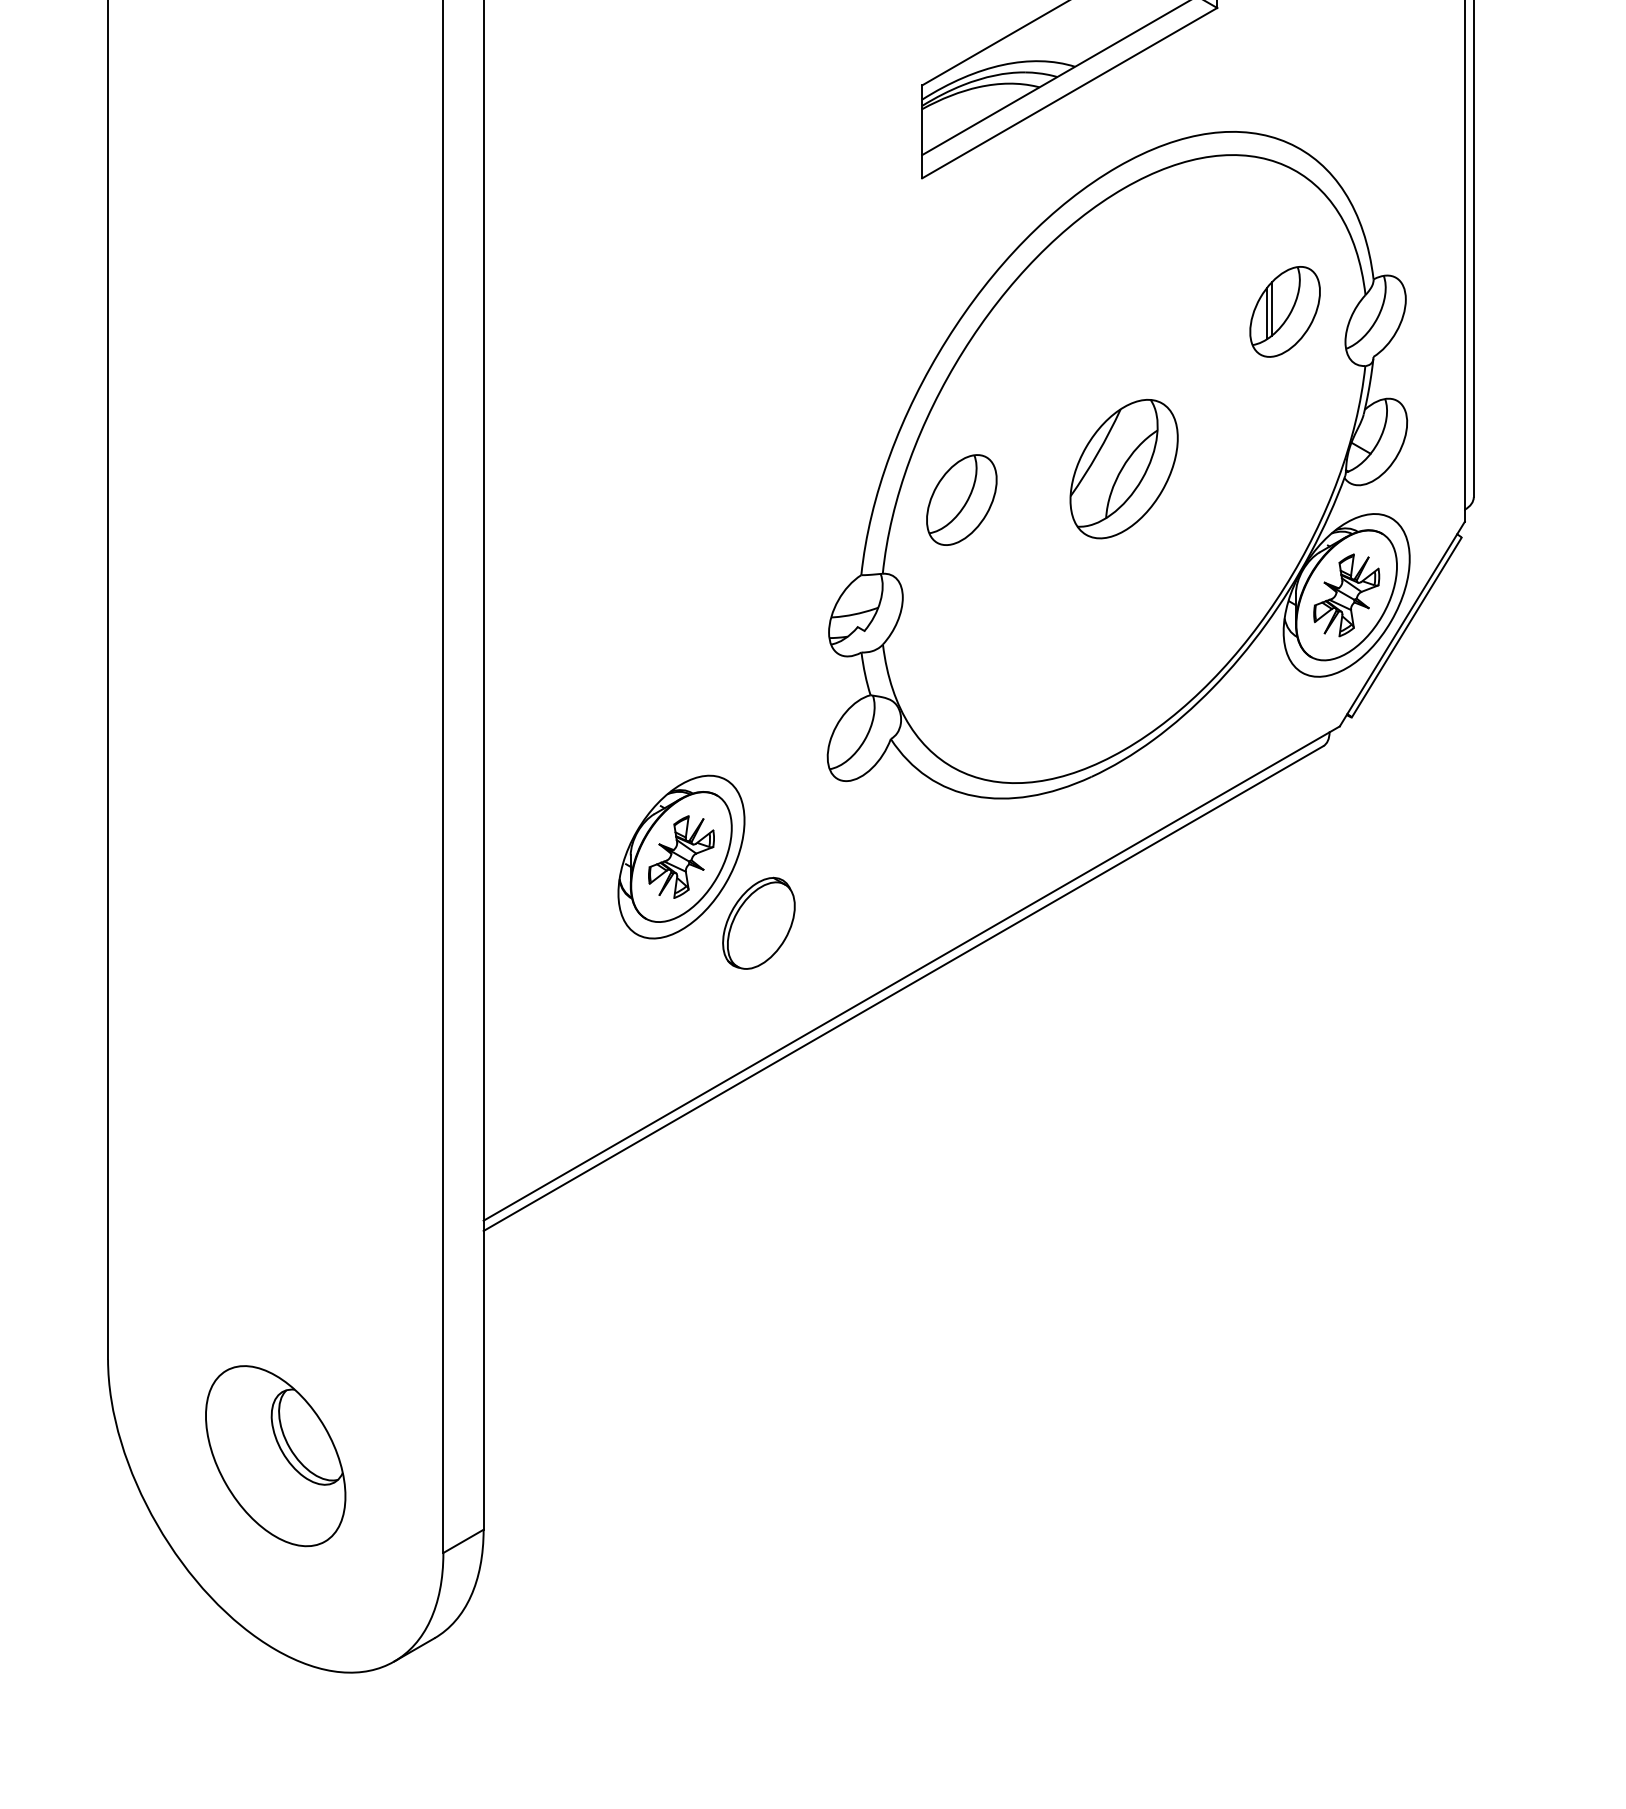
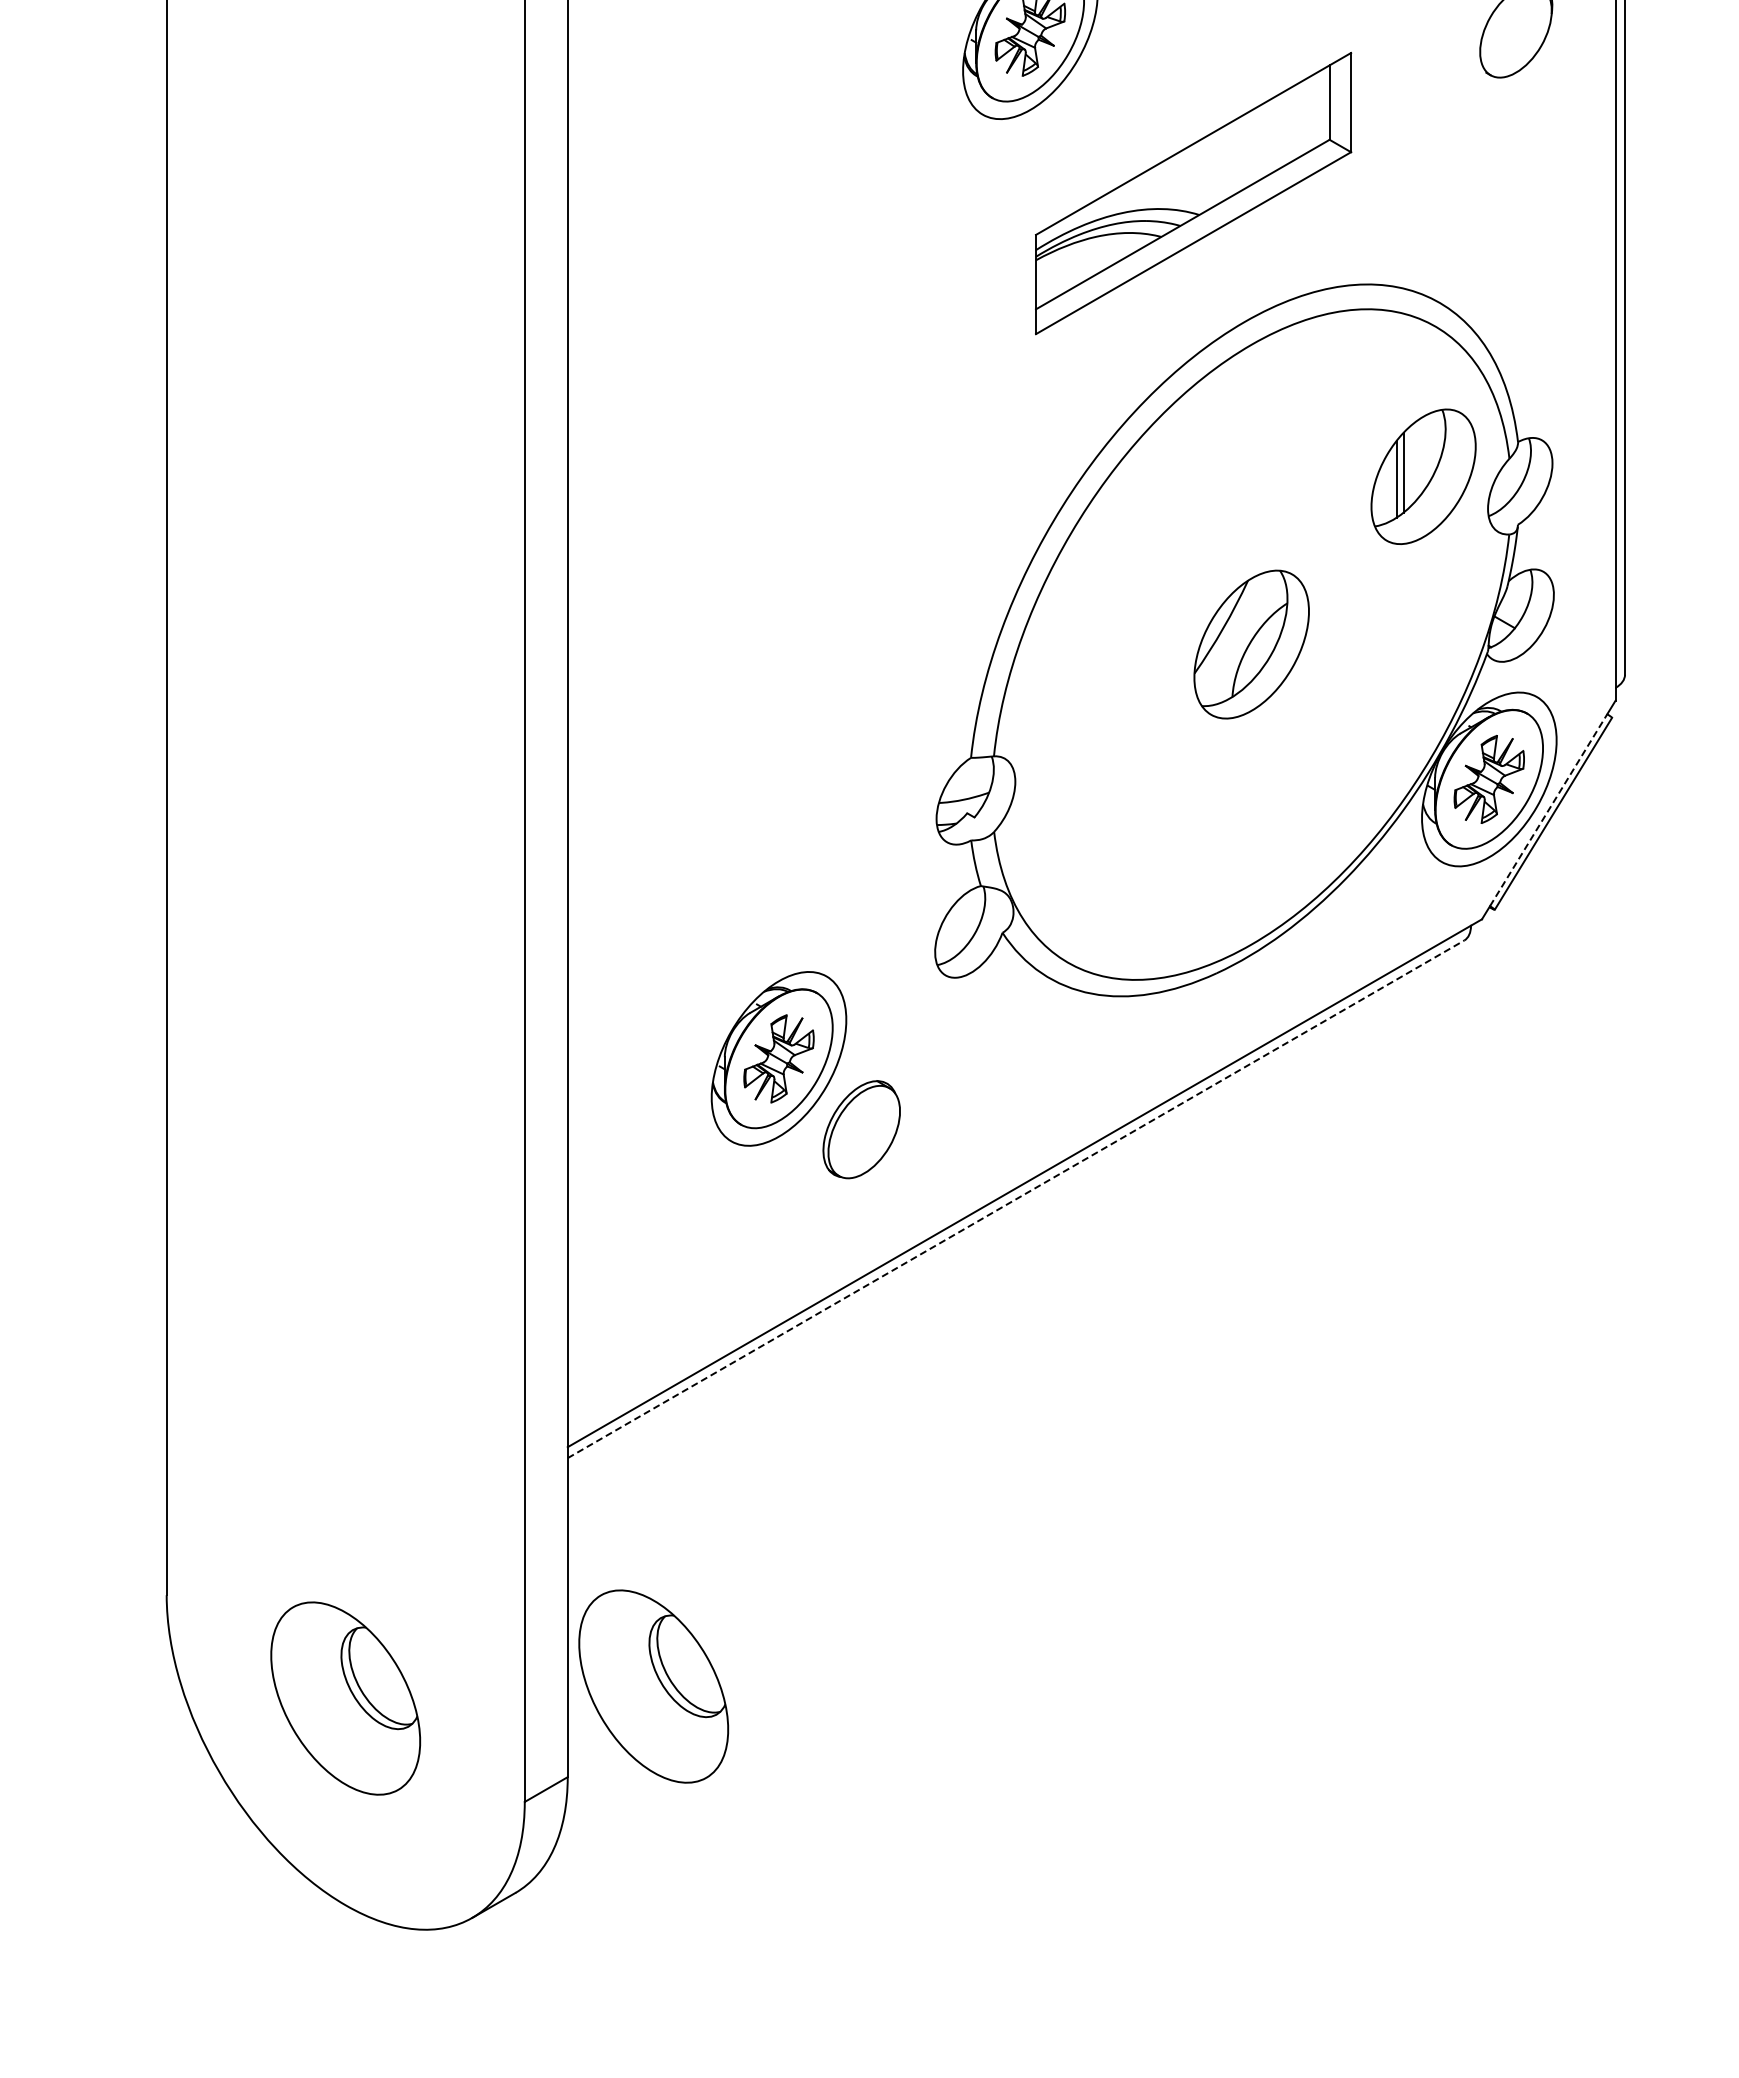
part: (1285, 311) -> (1423, 476), size x1.4
part: (961, 499) -> (1078, 677), removed
line: (1402, 623) -> (1548, 809), solid -> dashed
line: (903, 988) -> (1016, 1199), solid -> dashed
part: (563, 1444) -> (653, 1686), added

